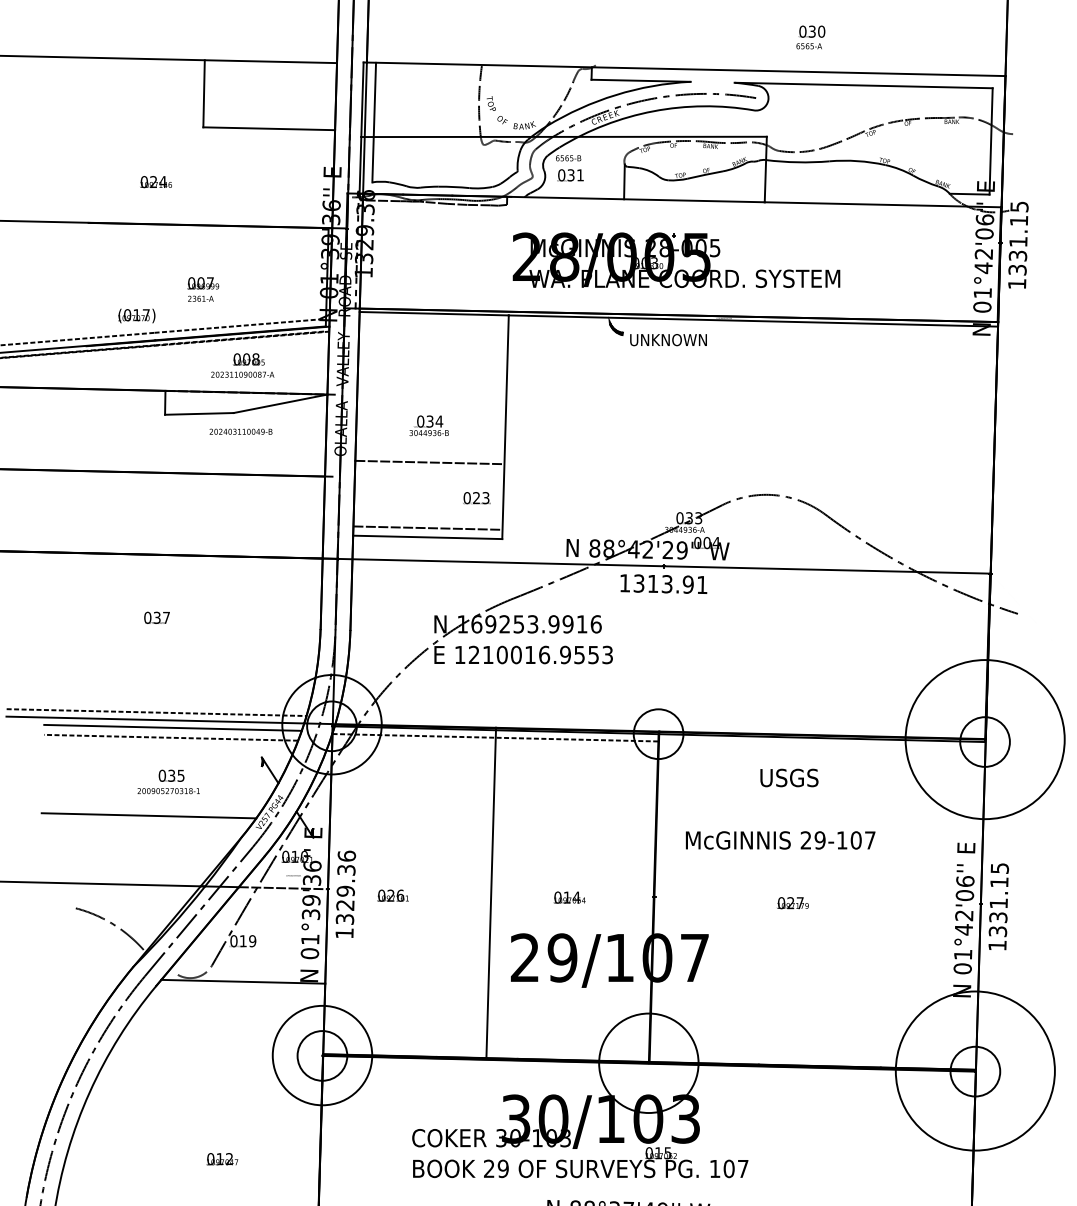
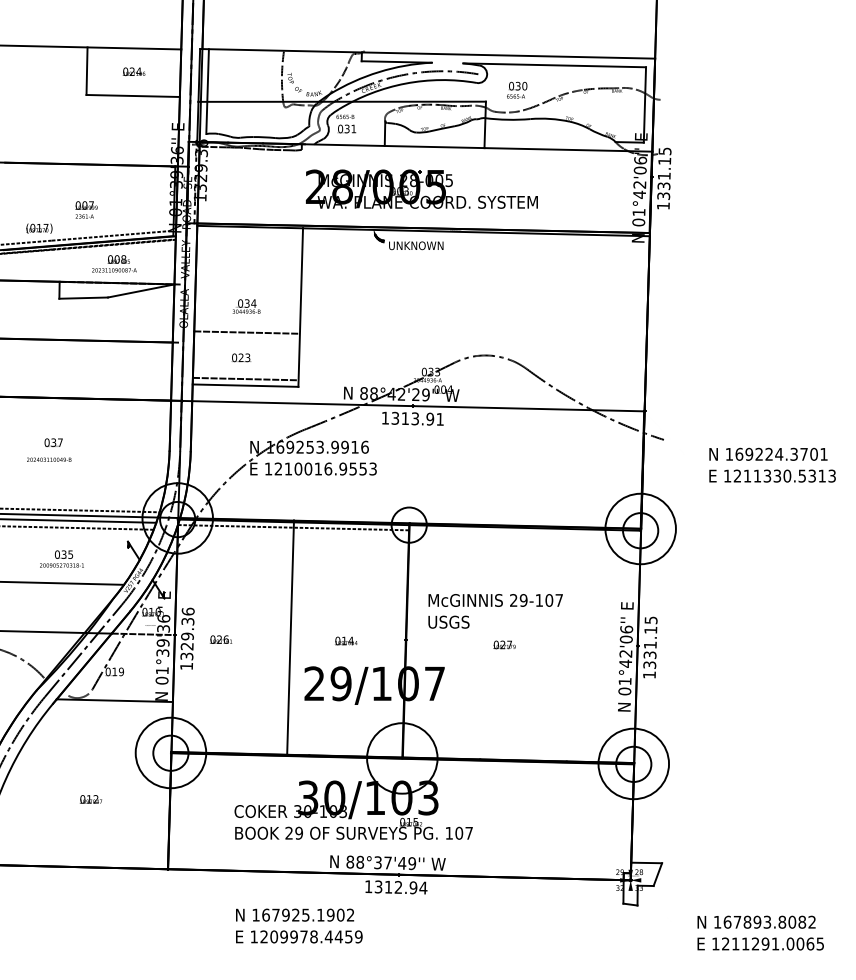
text: (811, 36) -> (517, 89), moved
text: (155, 181) -> (133, 71), moved
text: (241, 431) -> (49, 459), moved
text: (477, 497) -> (241, 357), moved
circle: (984, 738) -> (640, 528), size x0.62
text: (788, 776) -> (448, 621), moved
circle: (974, 1070) -> (633, 763), size x0.62
text: (221, 1159) -> (90, 799), moved

